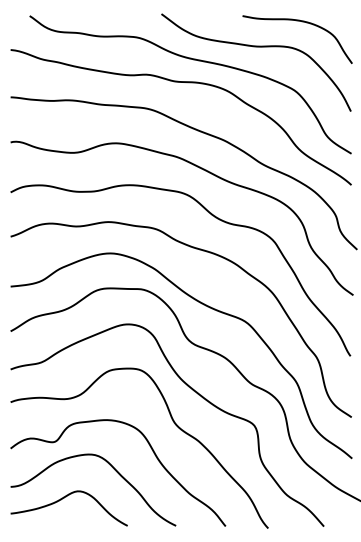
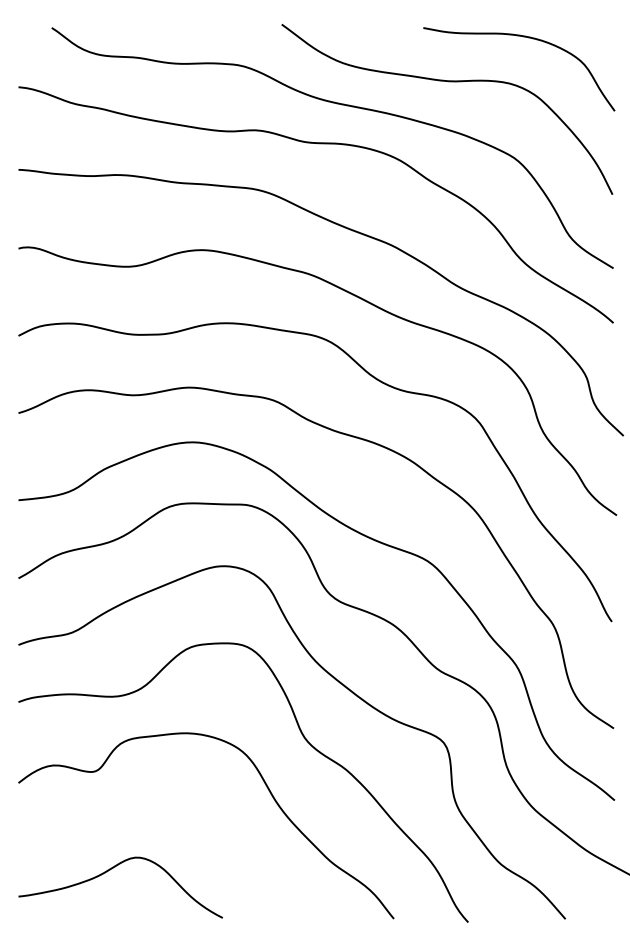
curve: (113, 469) -> (198, 819), removed

